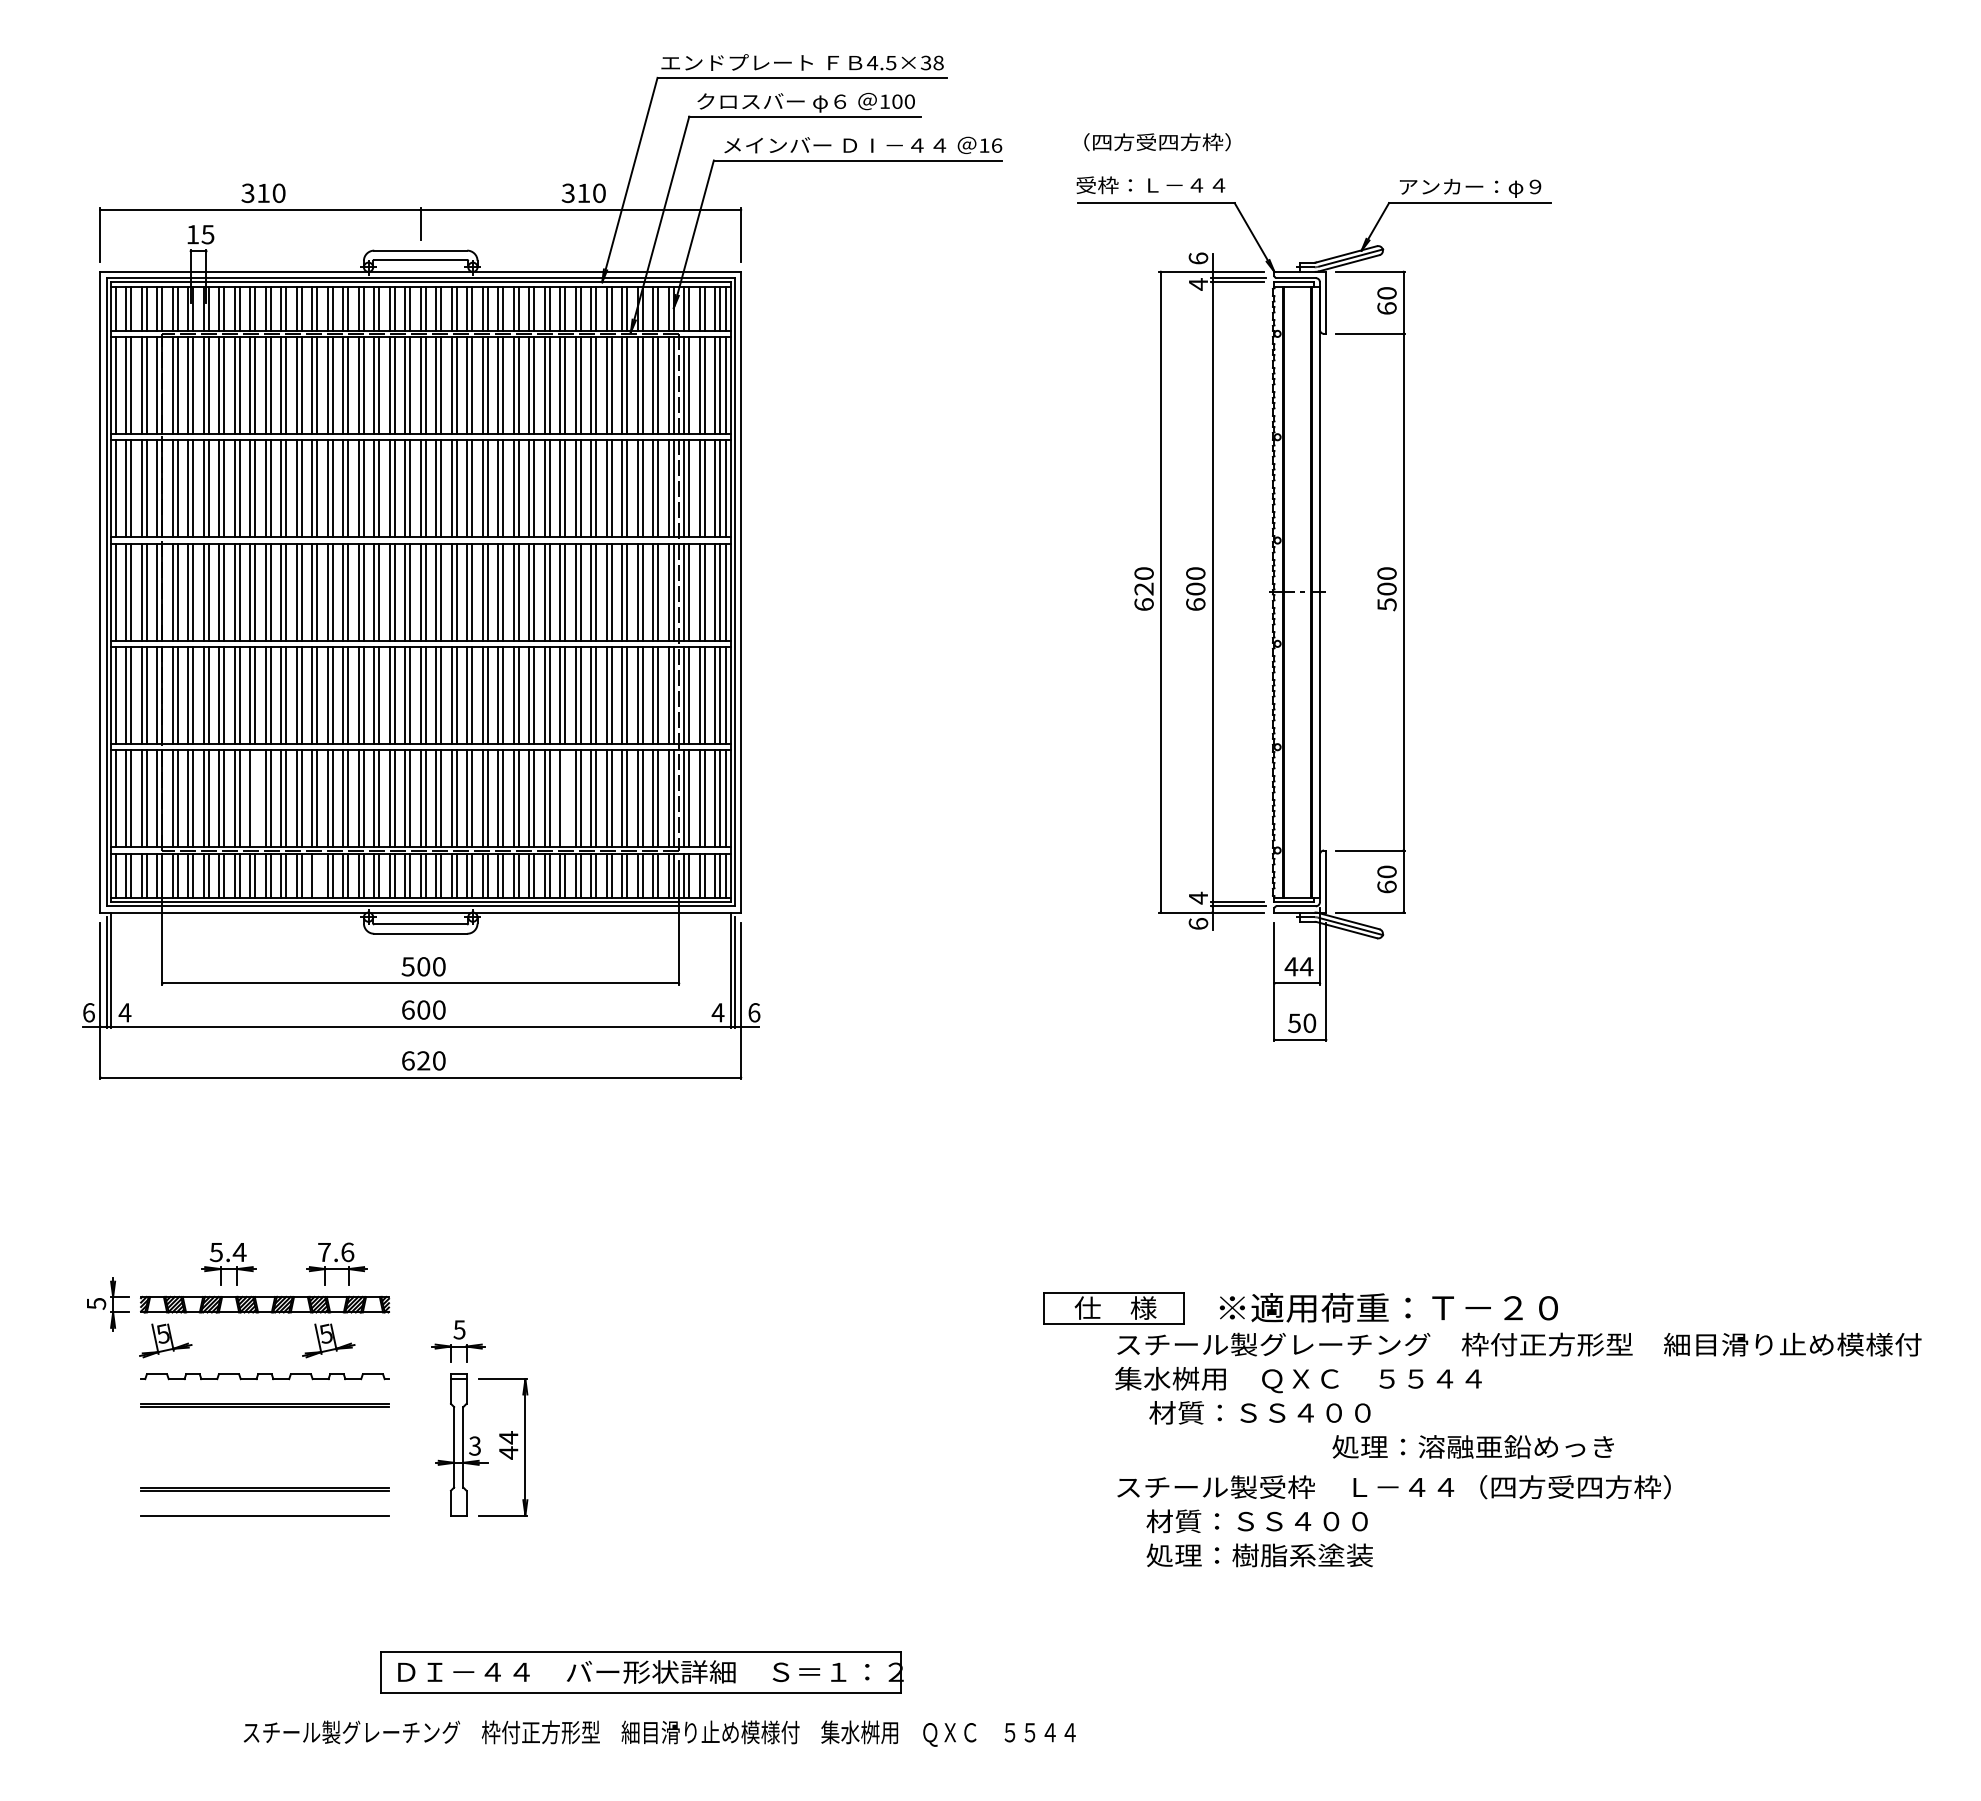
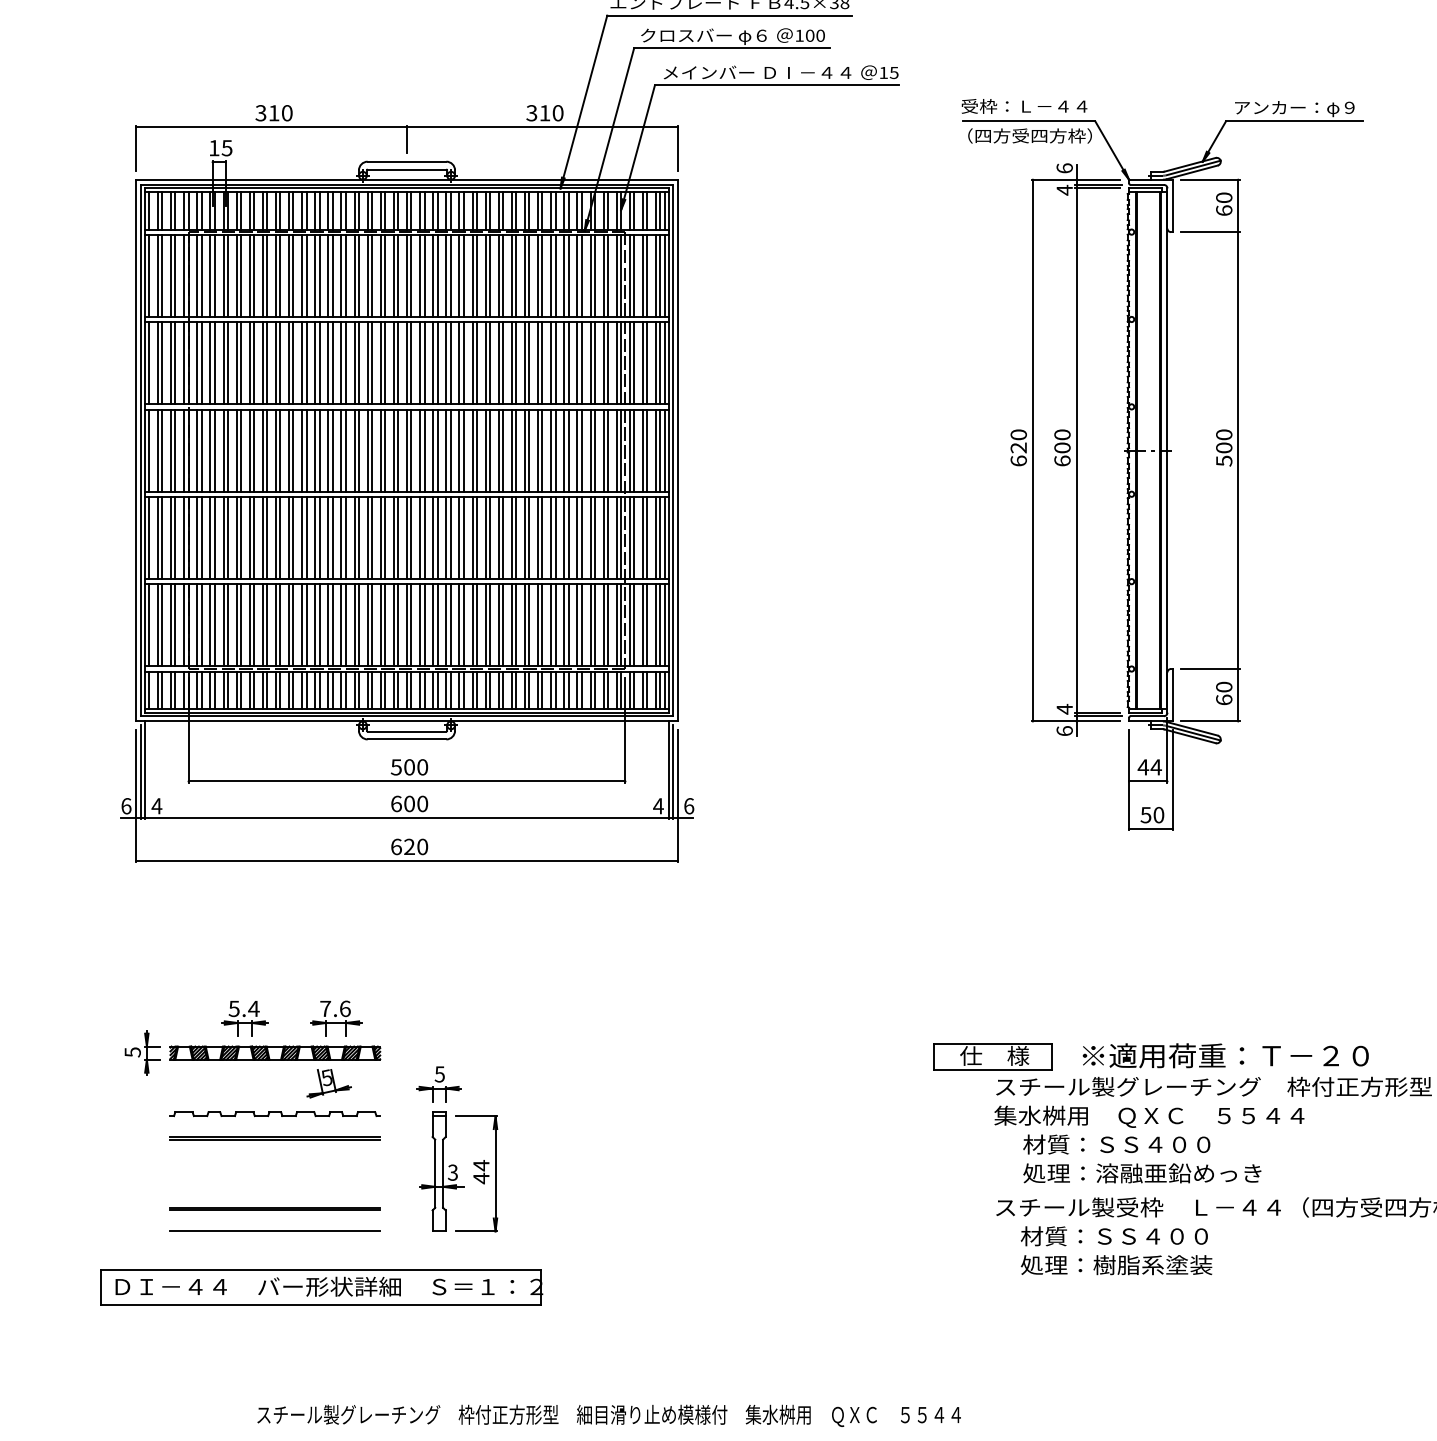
text: (1157, 142) -> (1030, 136), moved
text: (996, 145) -> (893, 72), 16 -> 15
line: (255, 798) -> (267, 625), added
line: (565, 798) -> (529, 625), added
line: (317, 875) -> (319, 690), added
part: (165, 1340) -> (191, 1083), removed
text: (1472, 1446) -> (1141, 1173), moved
part: (641, 1672) -> (321, 1287), moved

